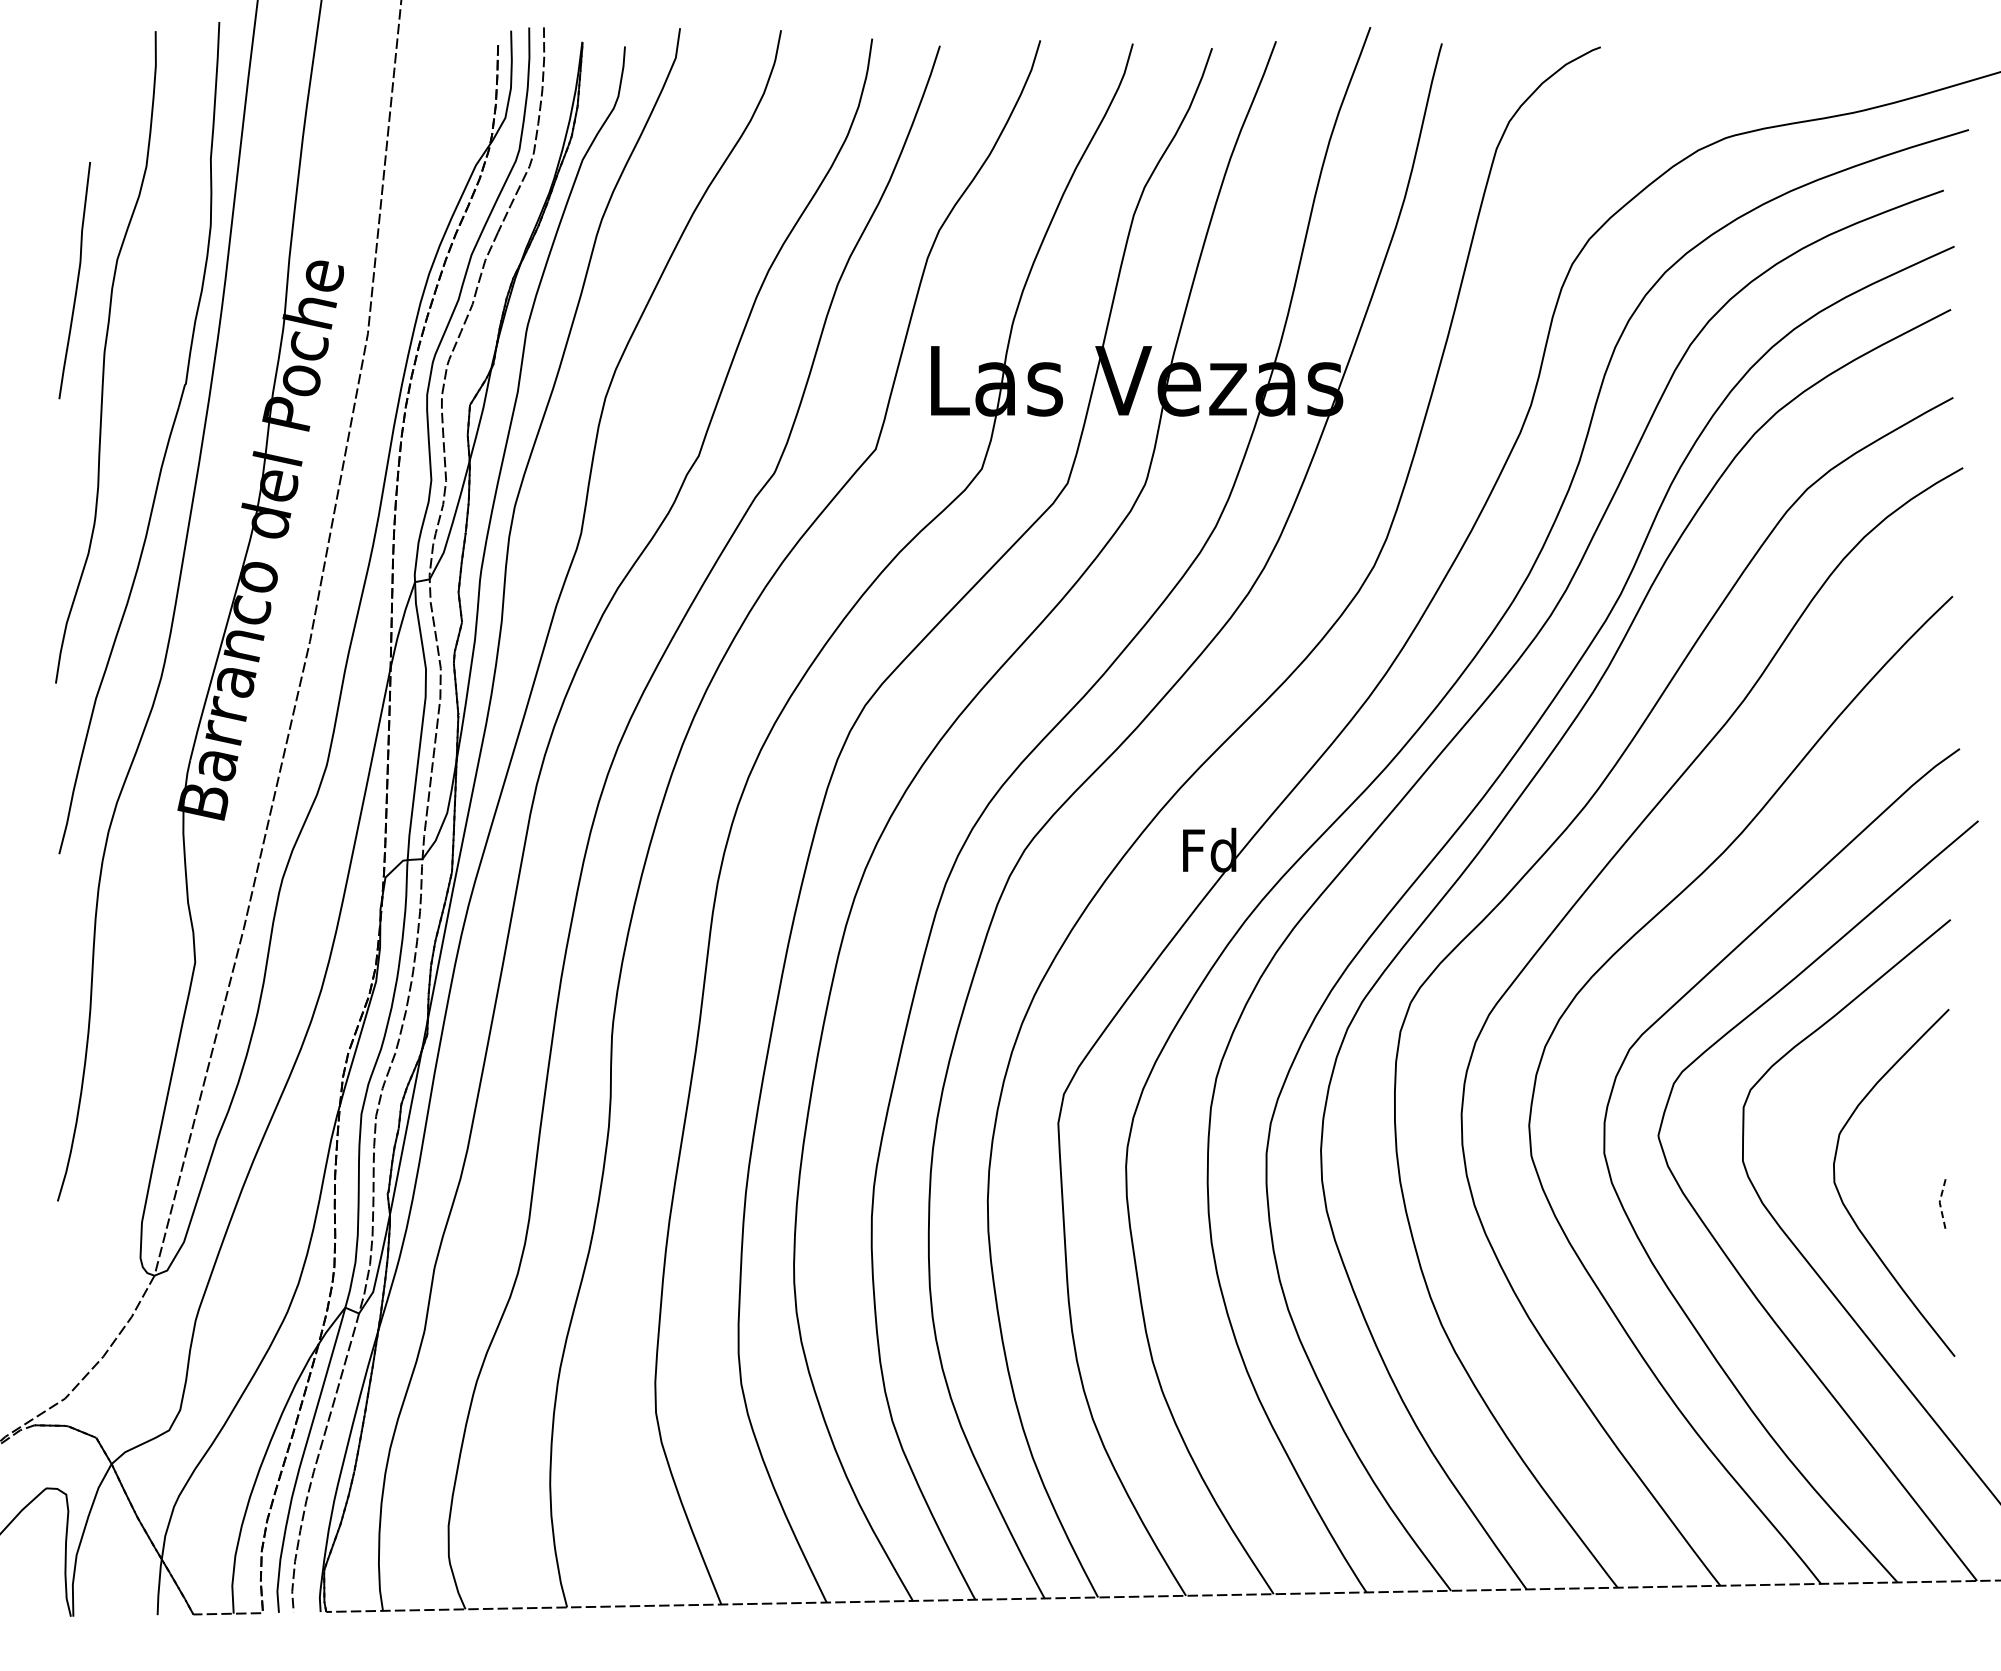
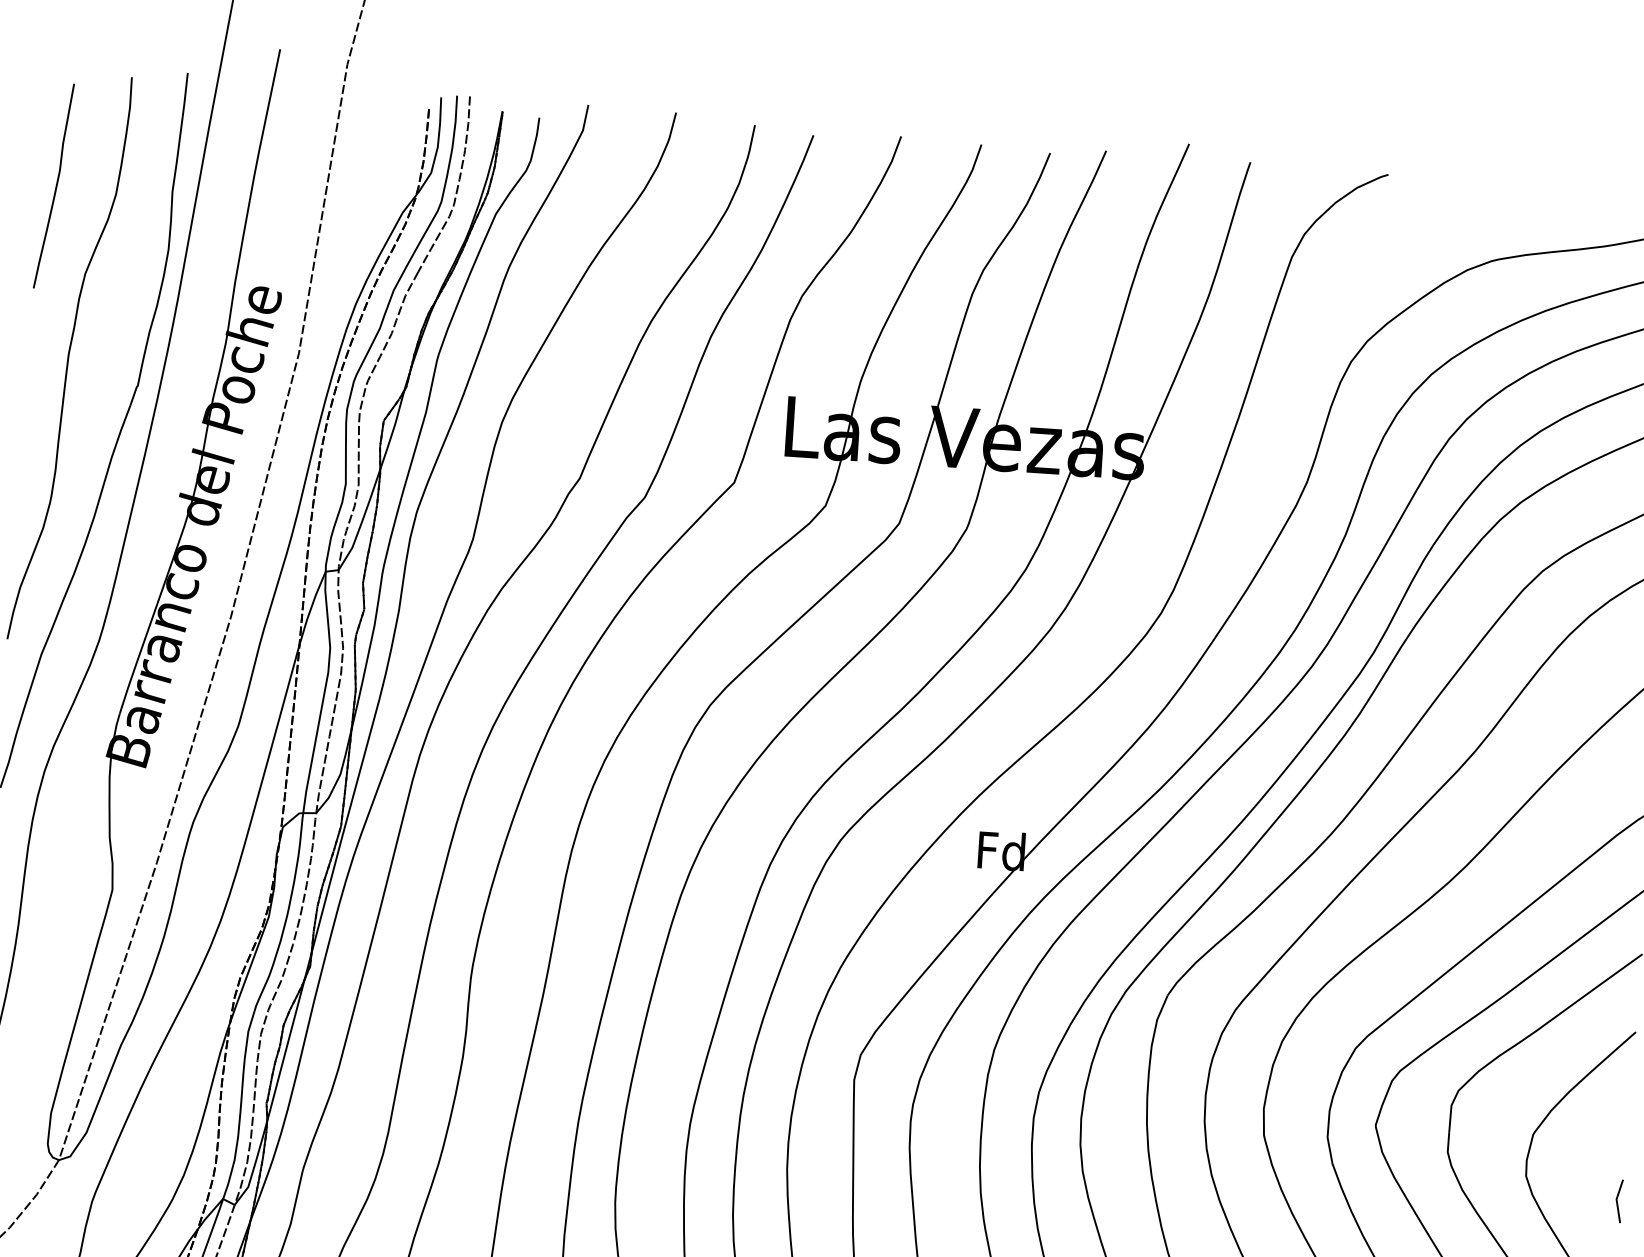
curve: (76, 281) -> (55, 186), moved
line: (1940, 1204) -> (1617, 1201), dashed -> solid

